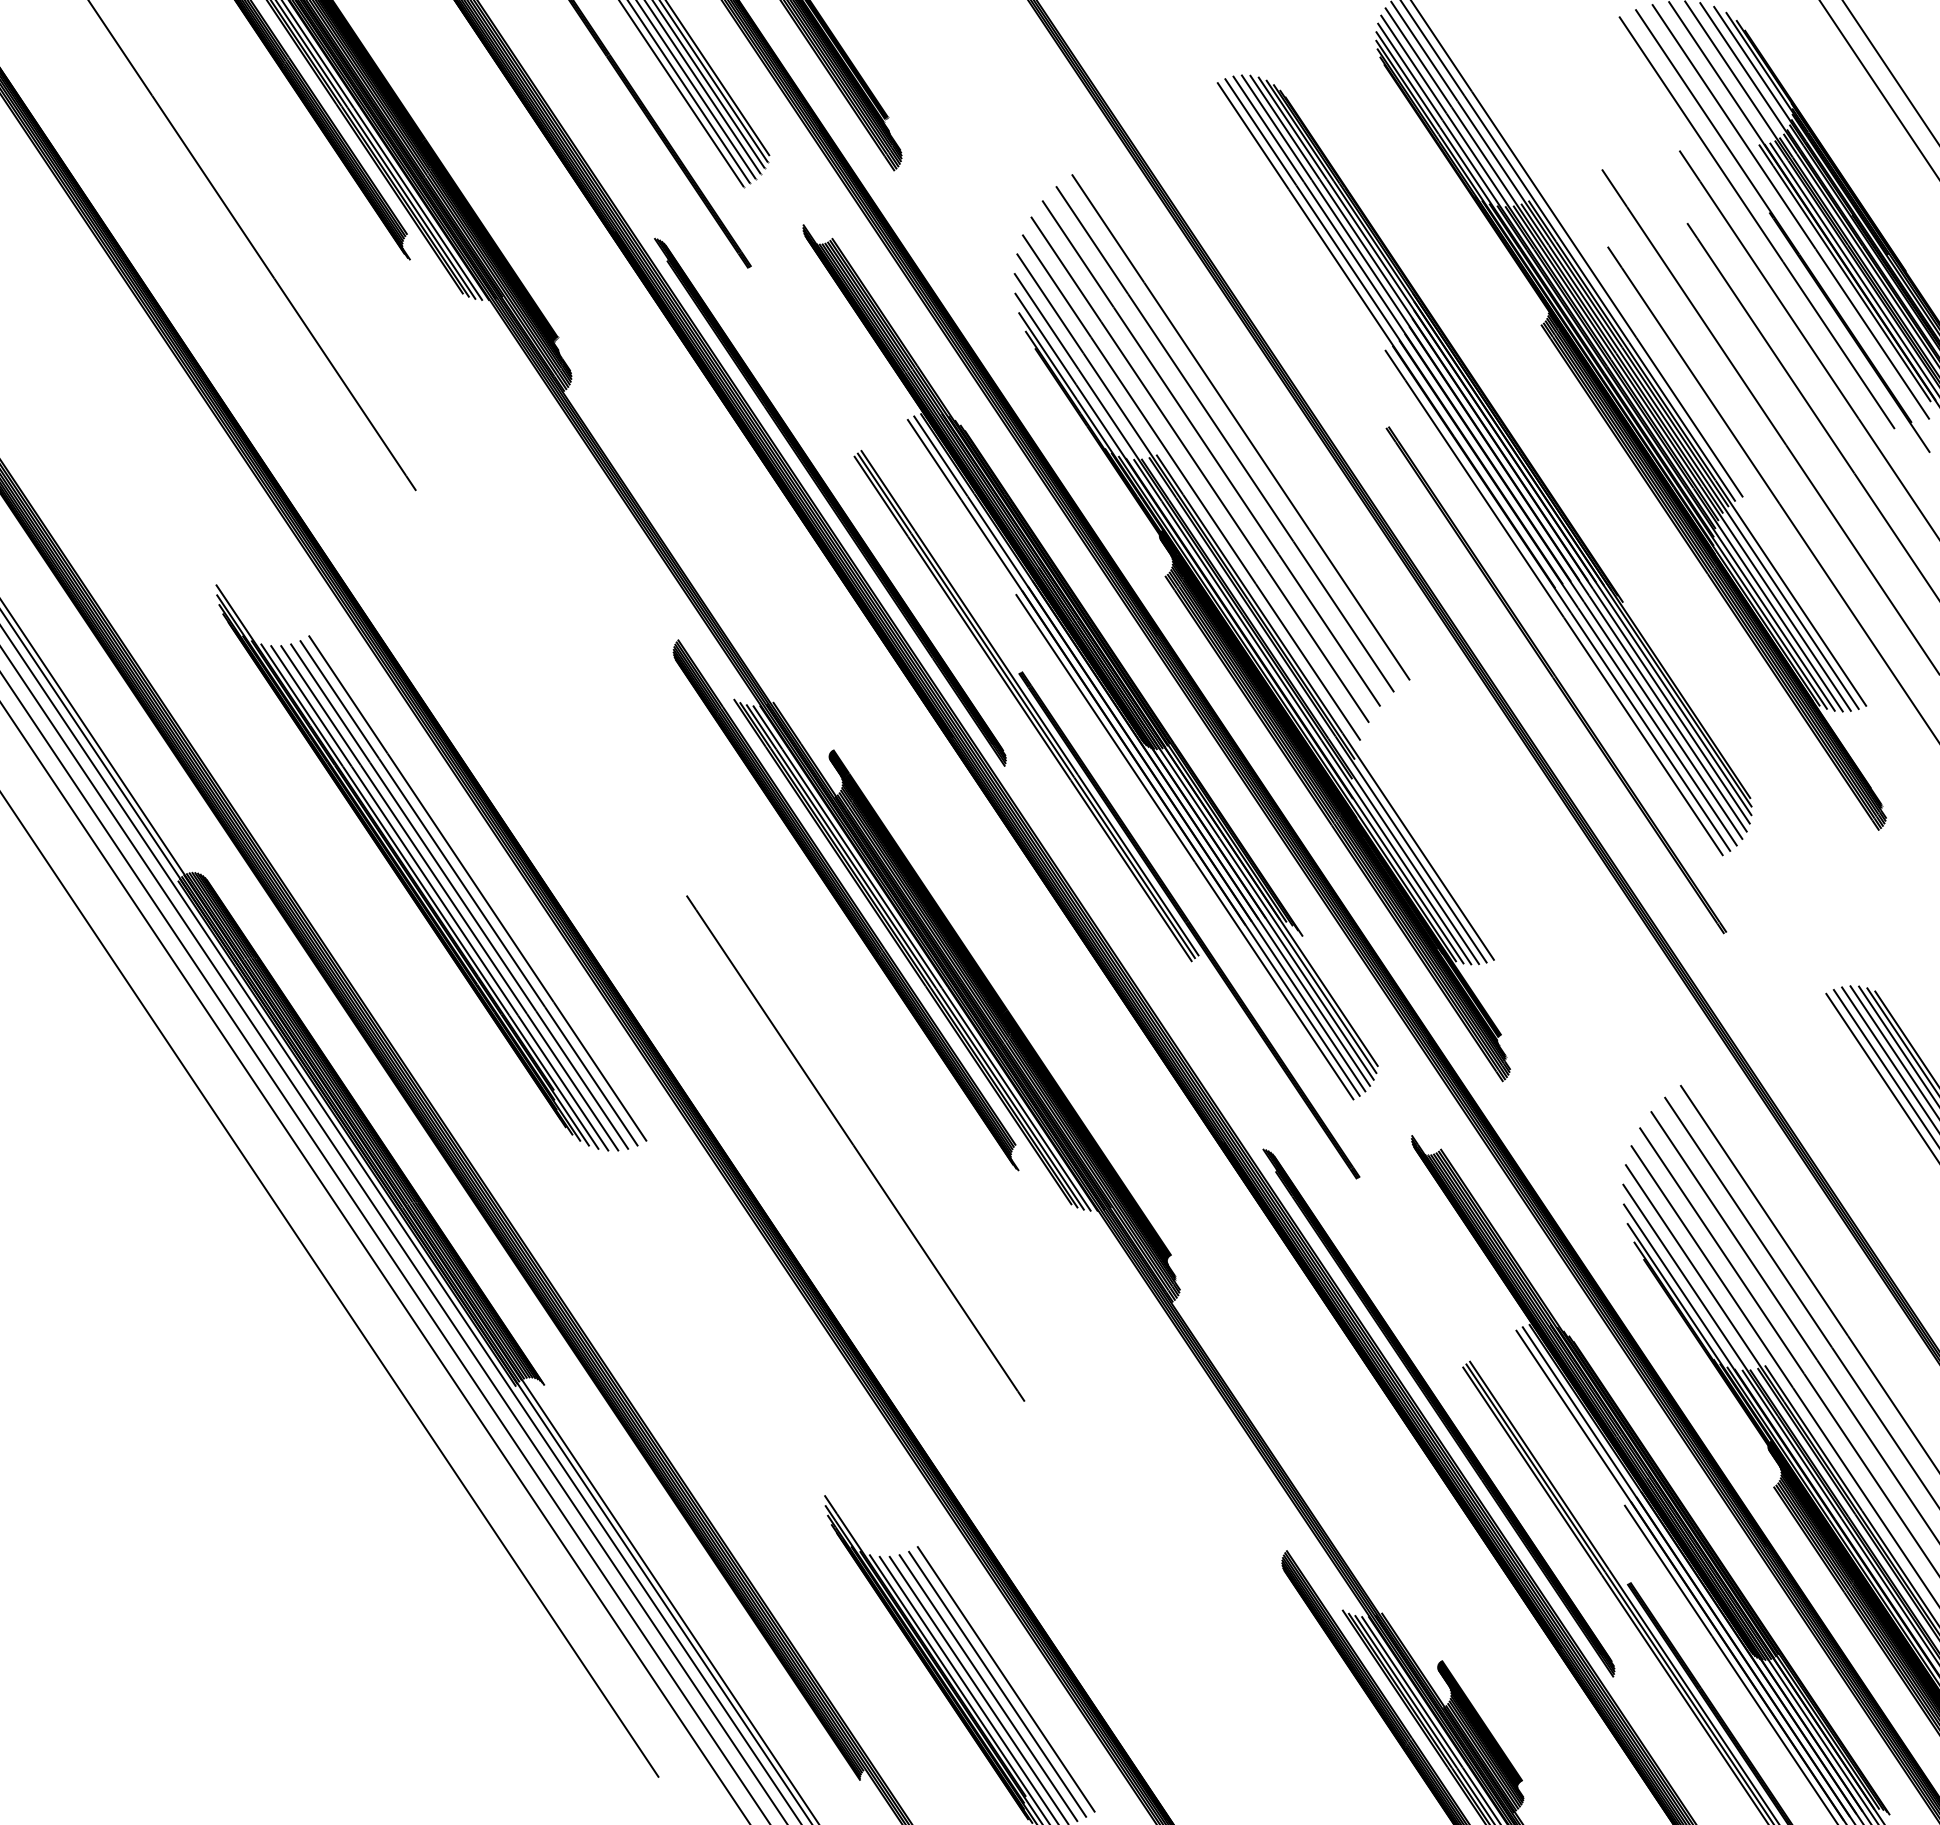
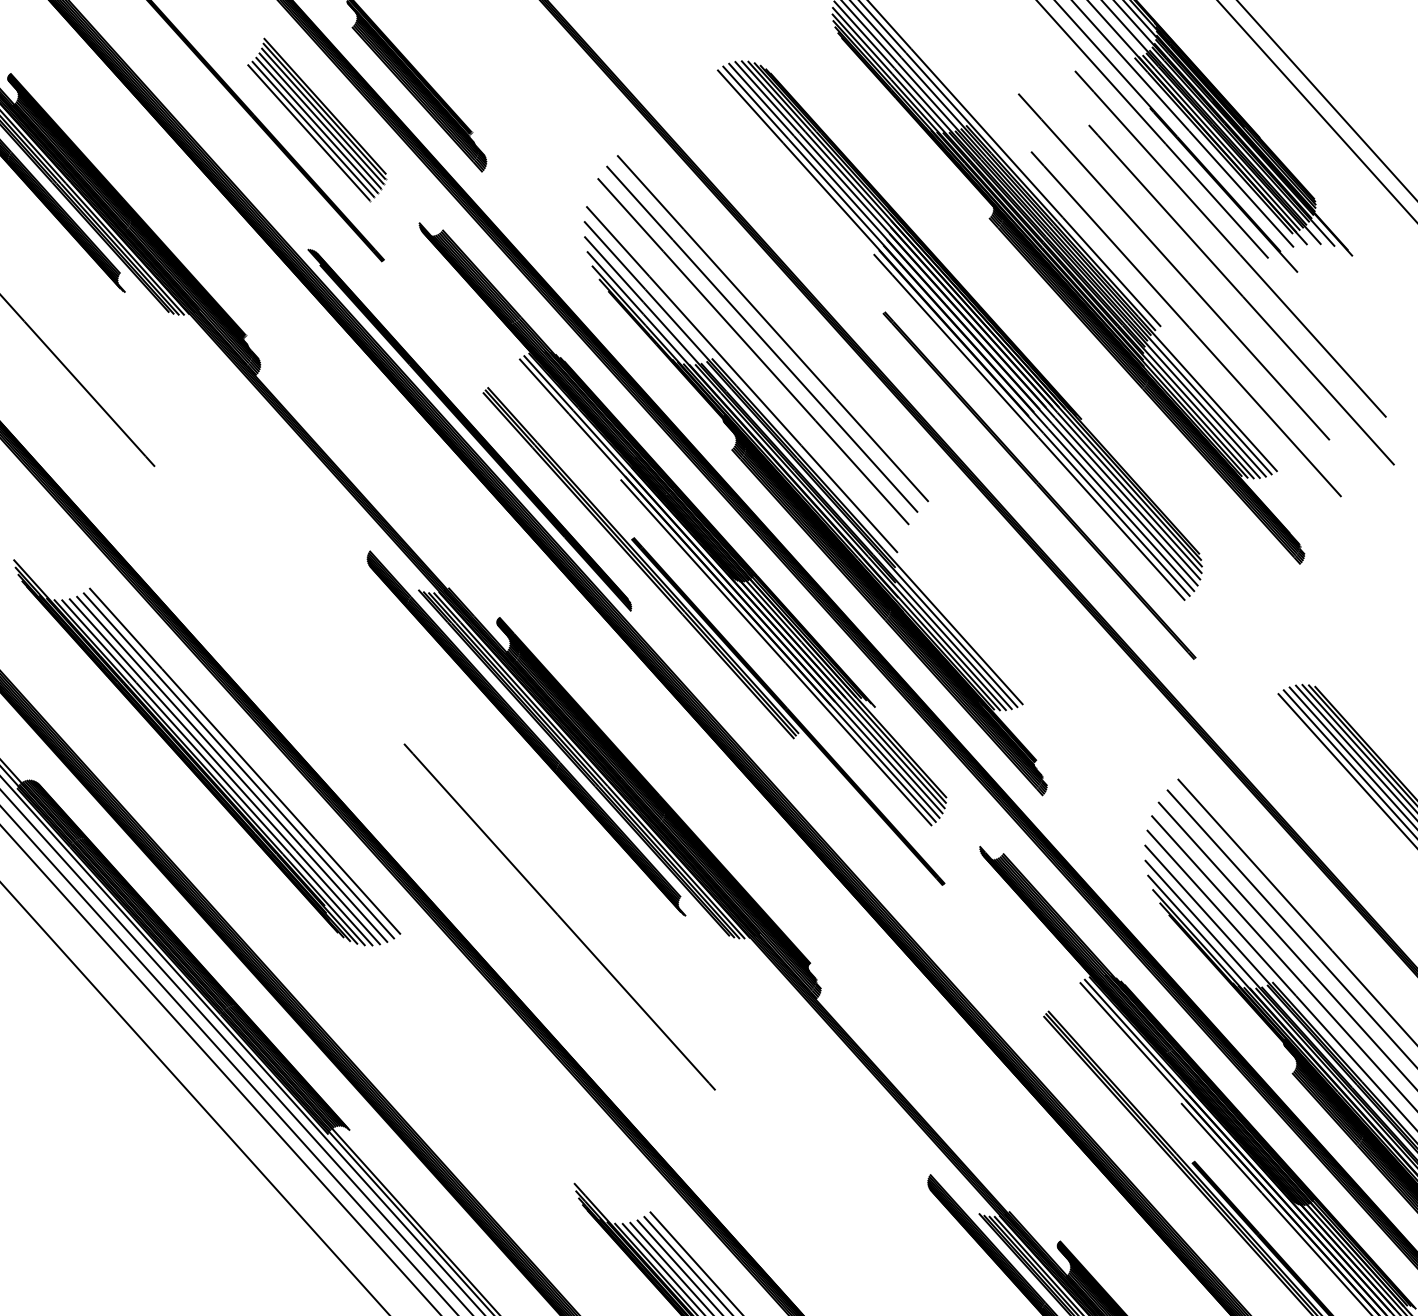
line: (1199, 469) -> (746, 365), removed
part: (1438, 1412) -> (1030, 1053), removed

